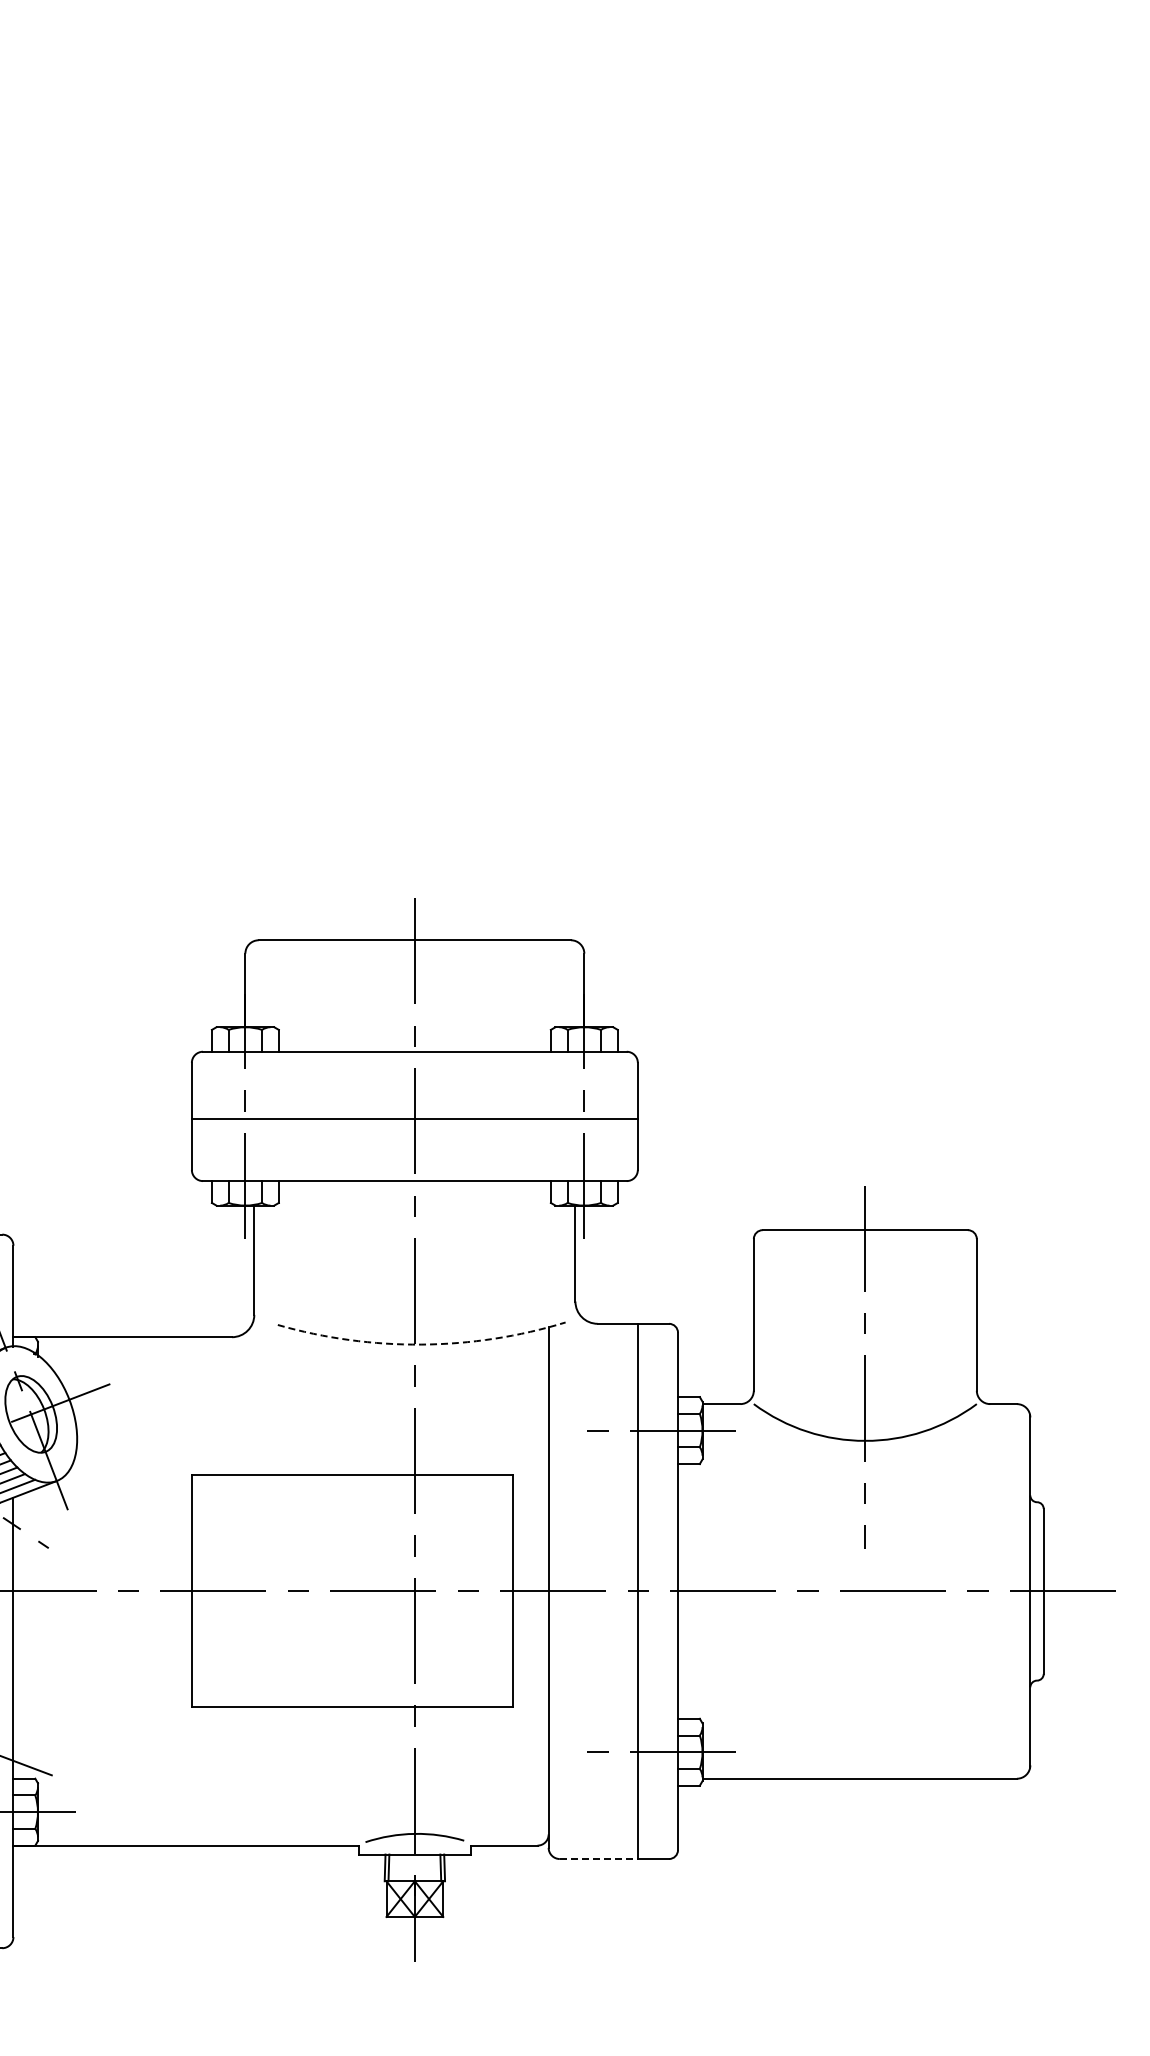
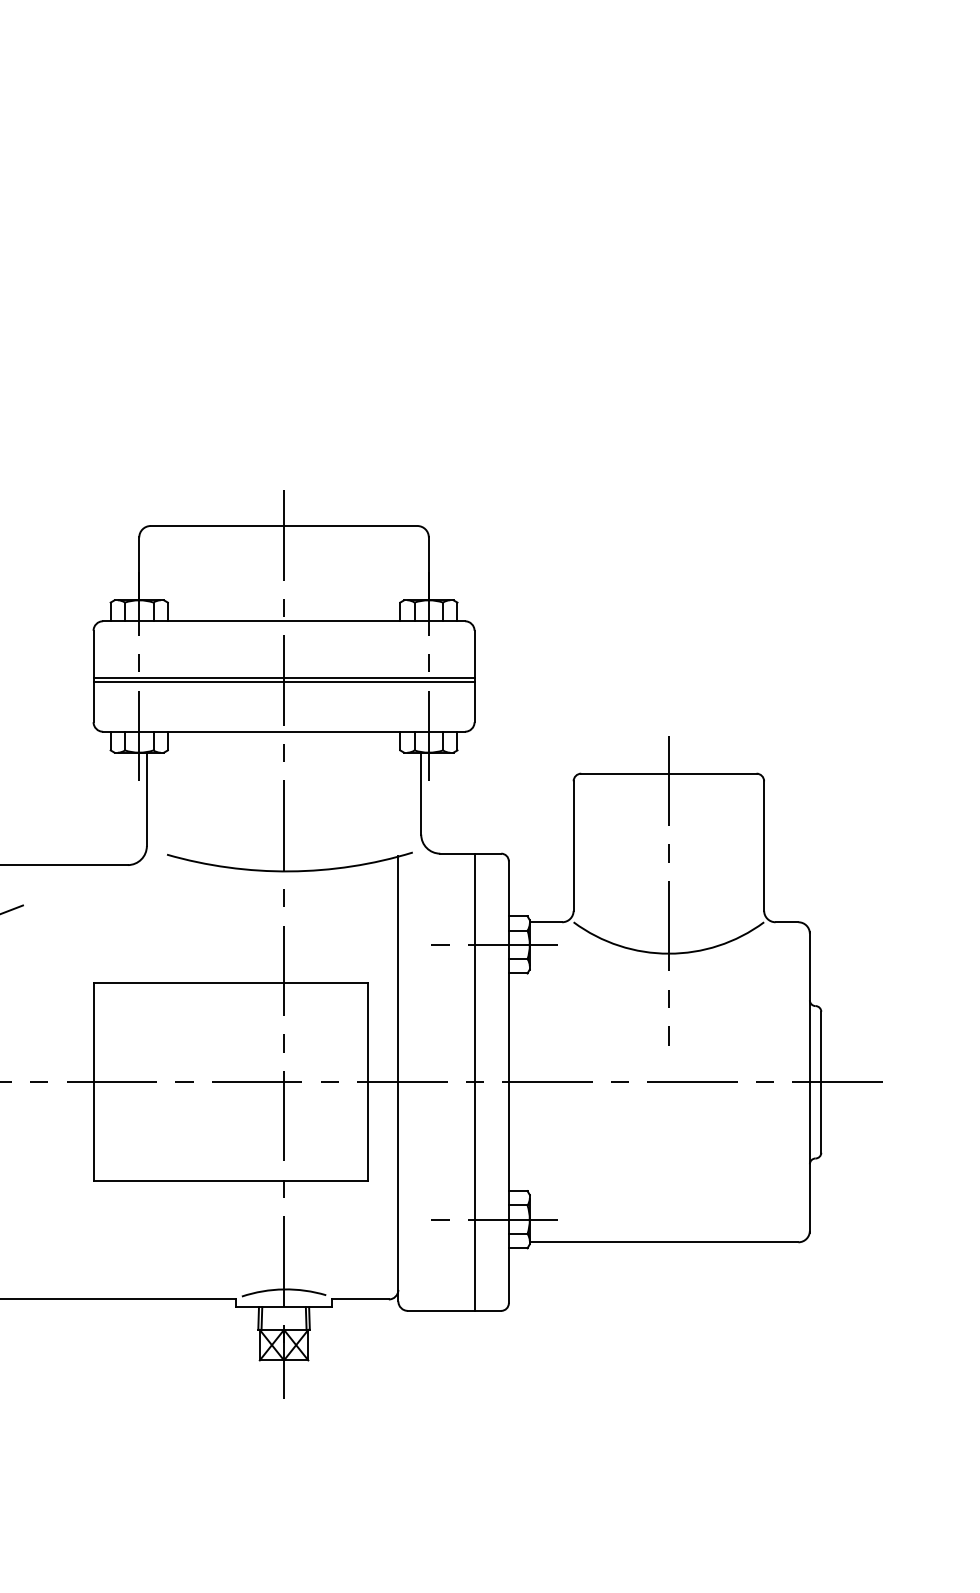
line: (414, 1123) -> (283, 682), added
arc: (421, 1344) -> (289, 871), dashed -> solid
line: (599, 1859) -> (441, 1311), dashed -> solid

